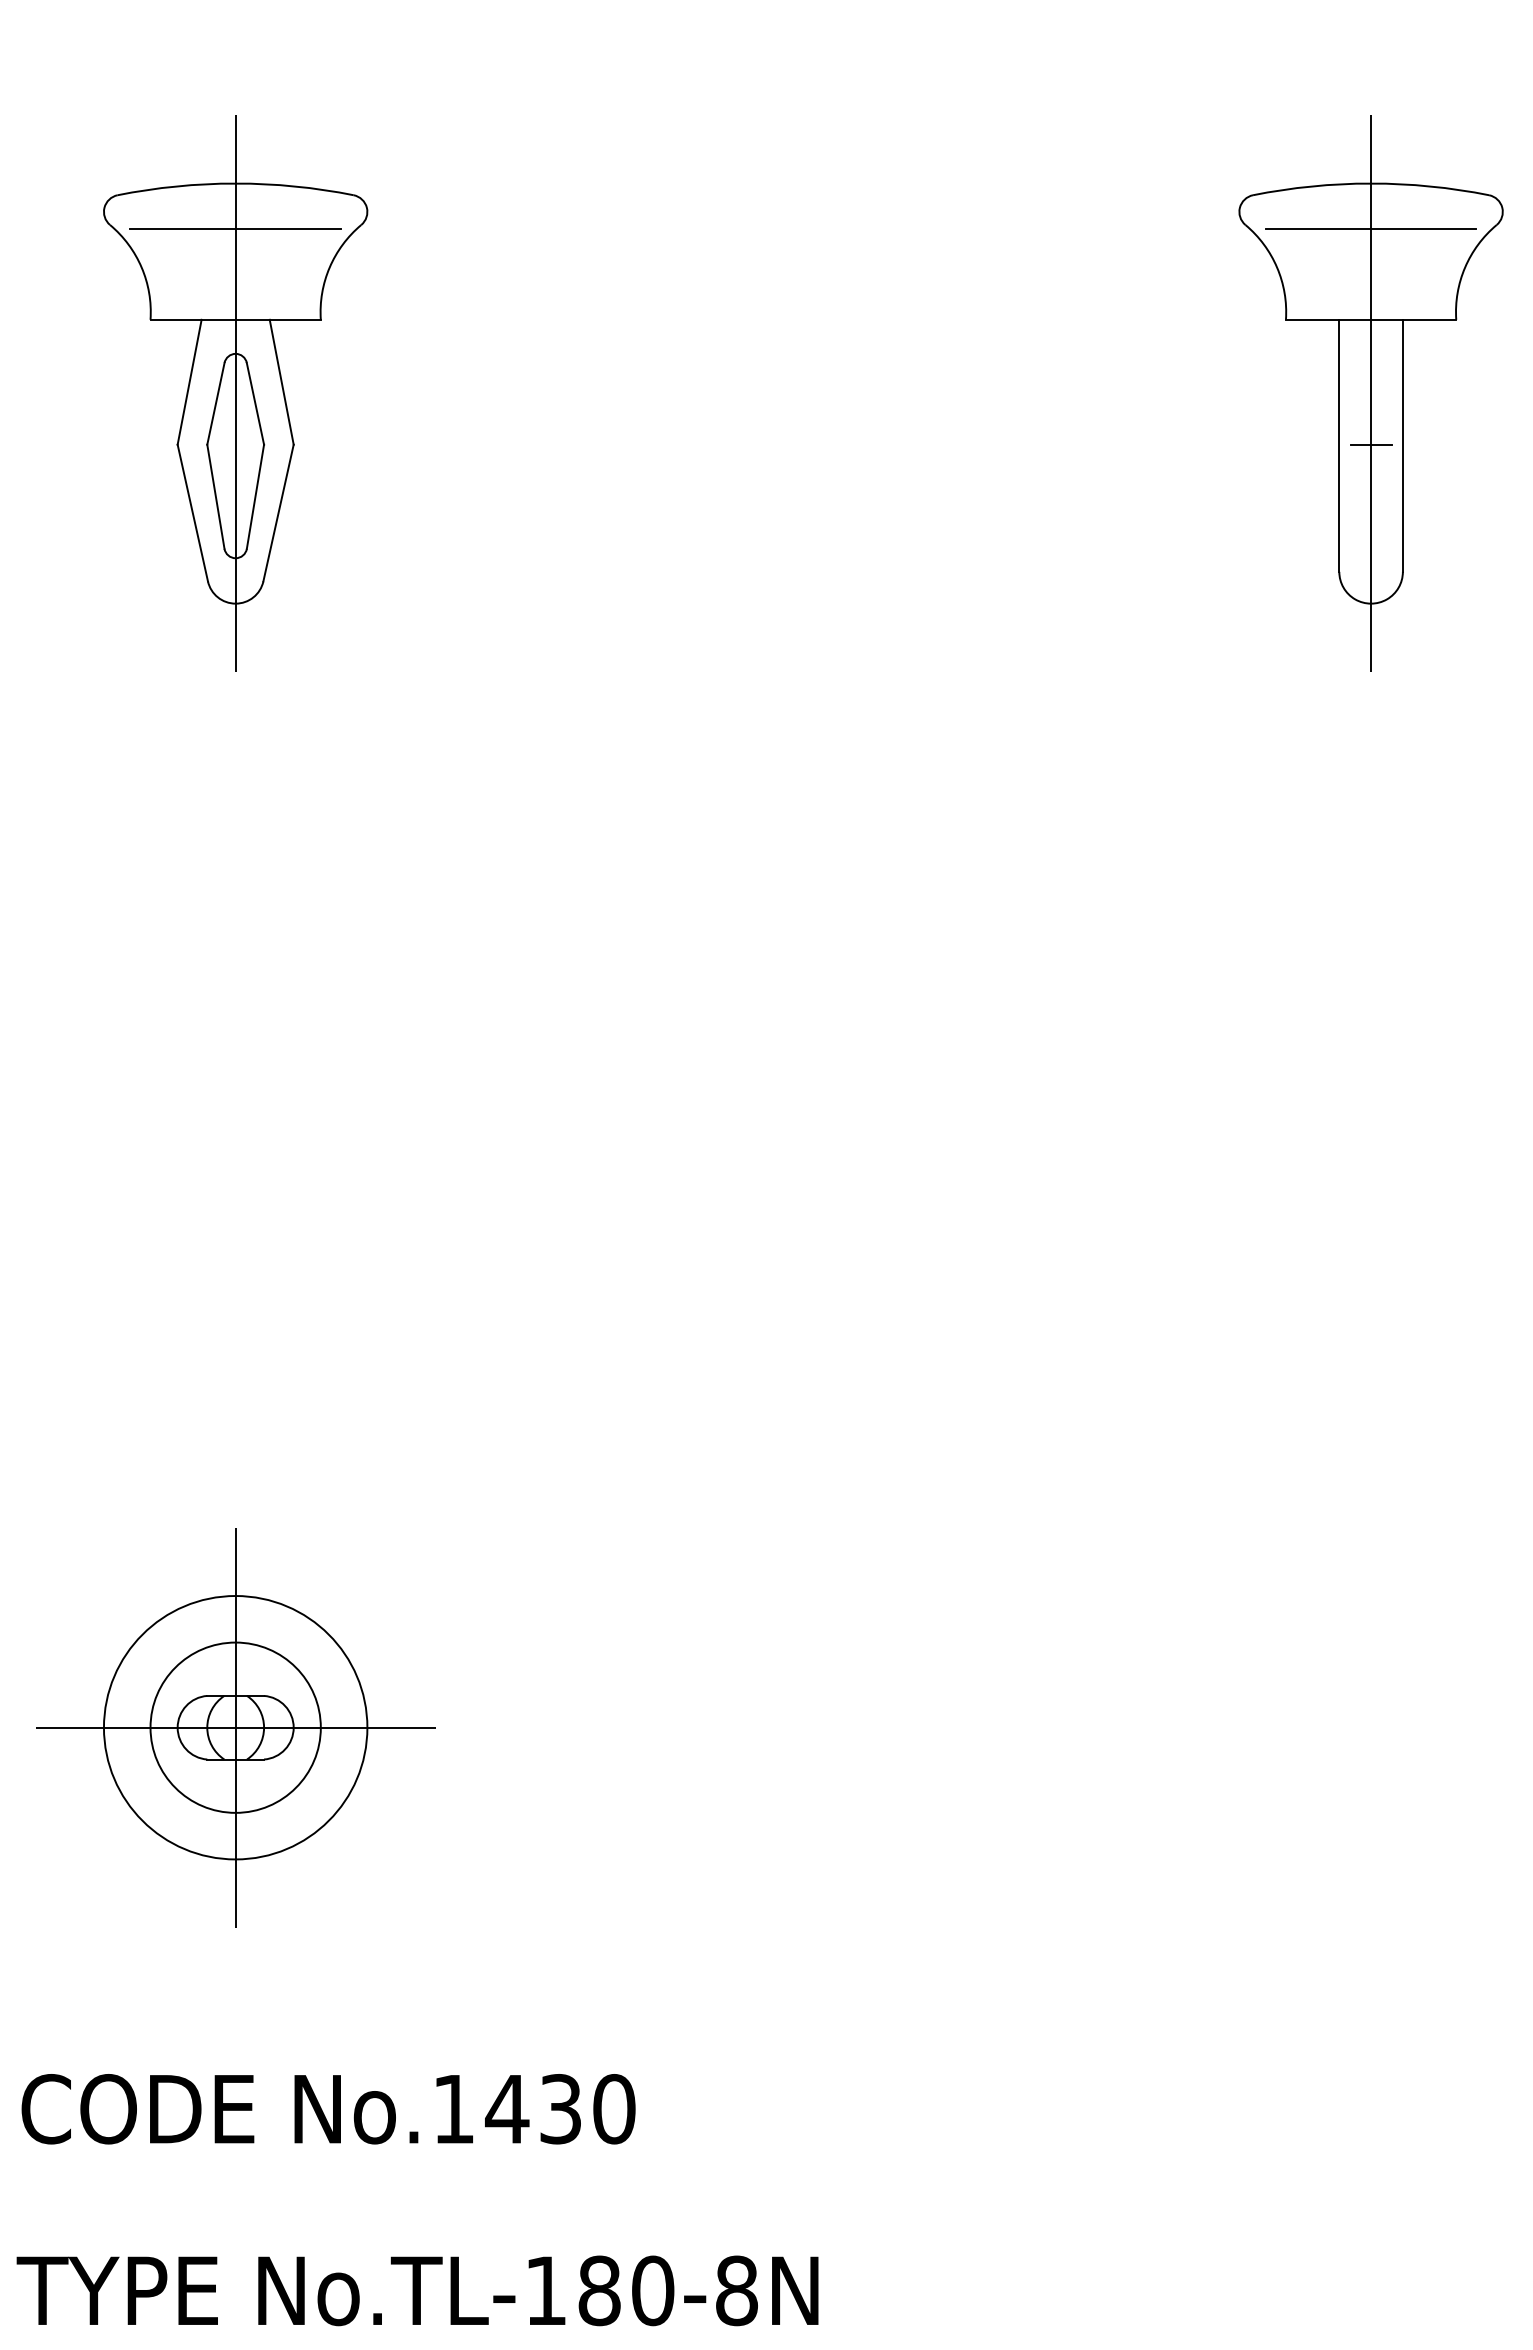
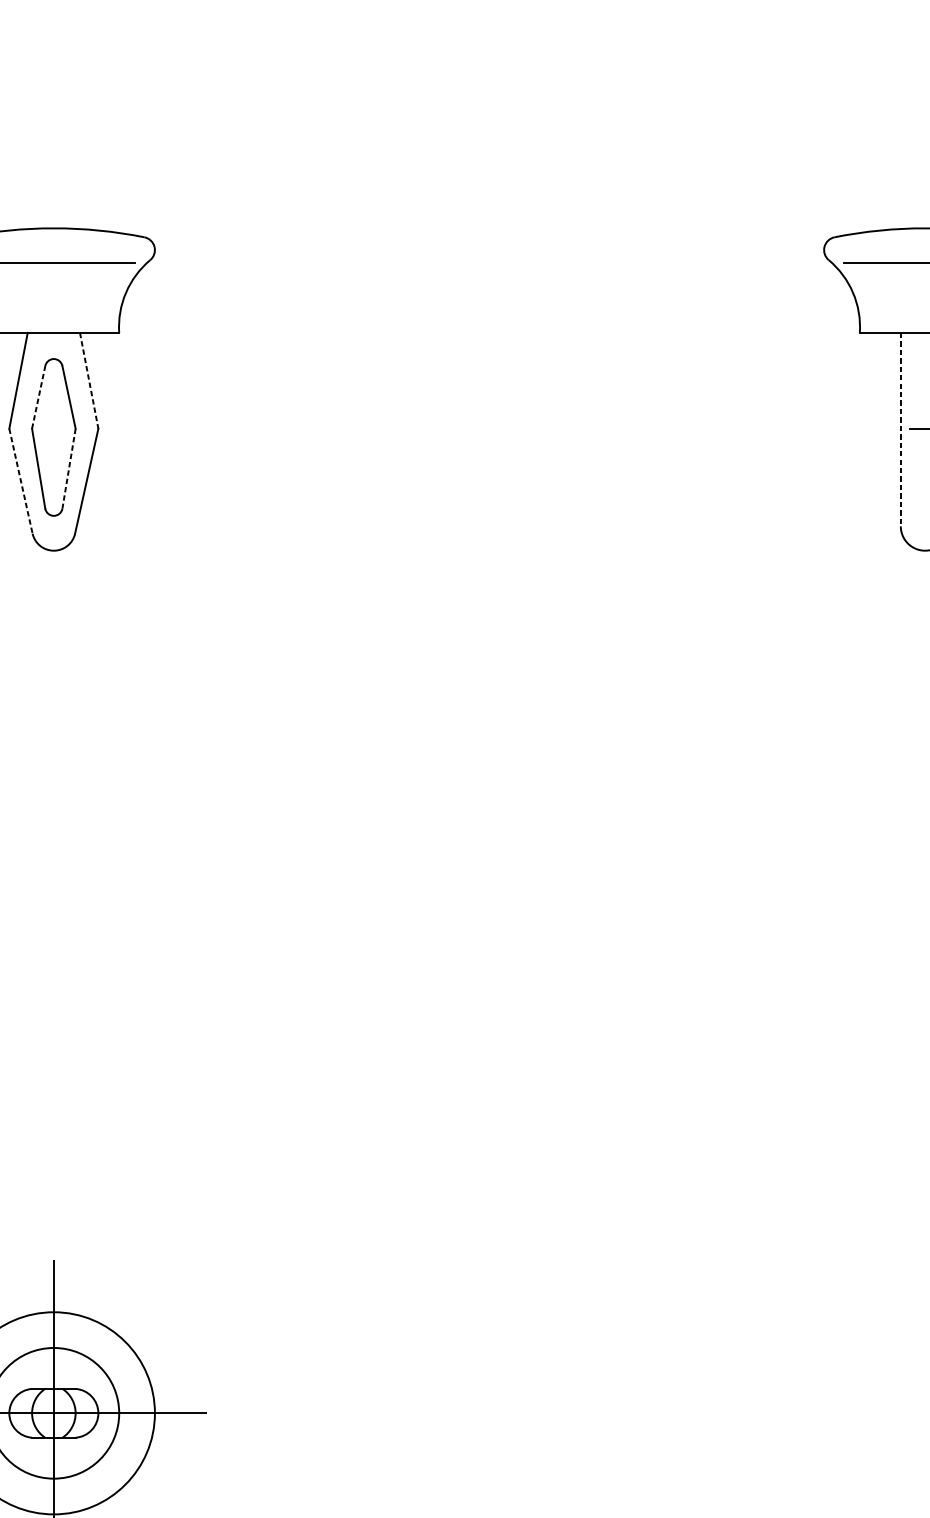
line: (281, 382) -> (89, 381), solid -> dashed
line: (235, 393) -> (53, 389), removed
line: (1371, 393) -> (925, 389), removed
line: (215, 403) -> (38, 397), solid -> dashed
line: (1339, 446) -> (900, 430), solid -> dashed
line: (255, 496) -> (69, 468), solid -> dashed
line: (192, 513) -> (20, 481), solid -> dashed

